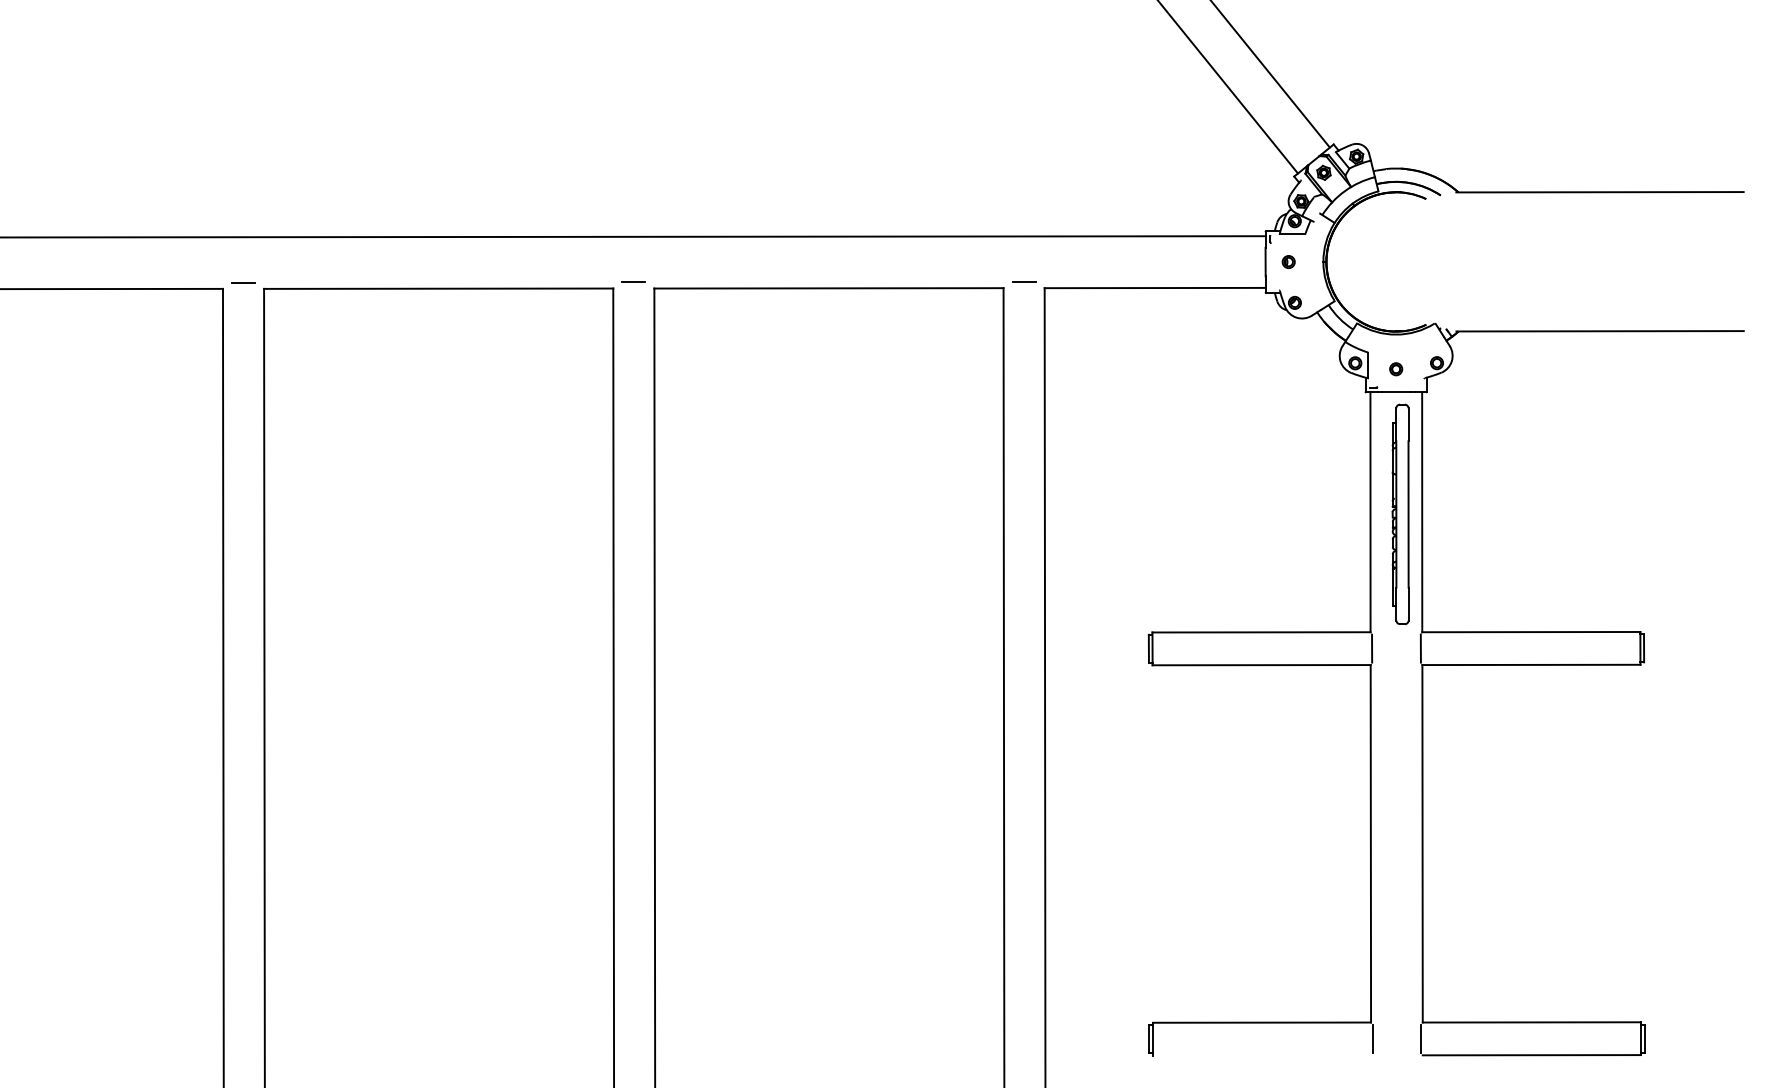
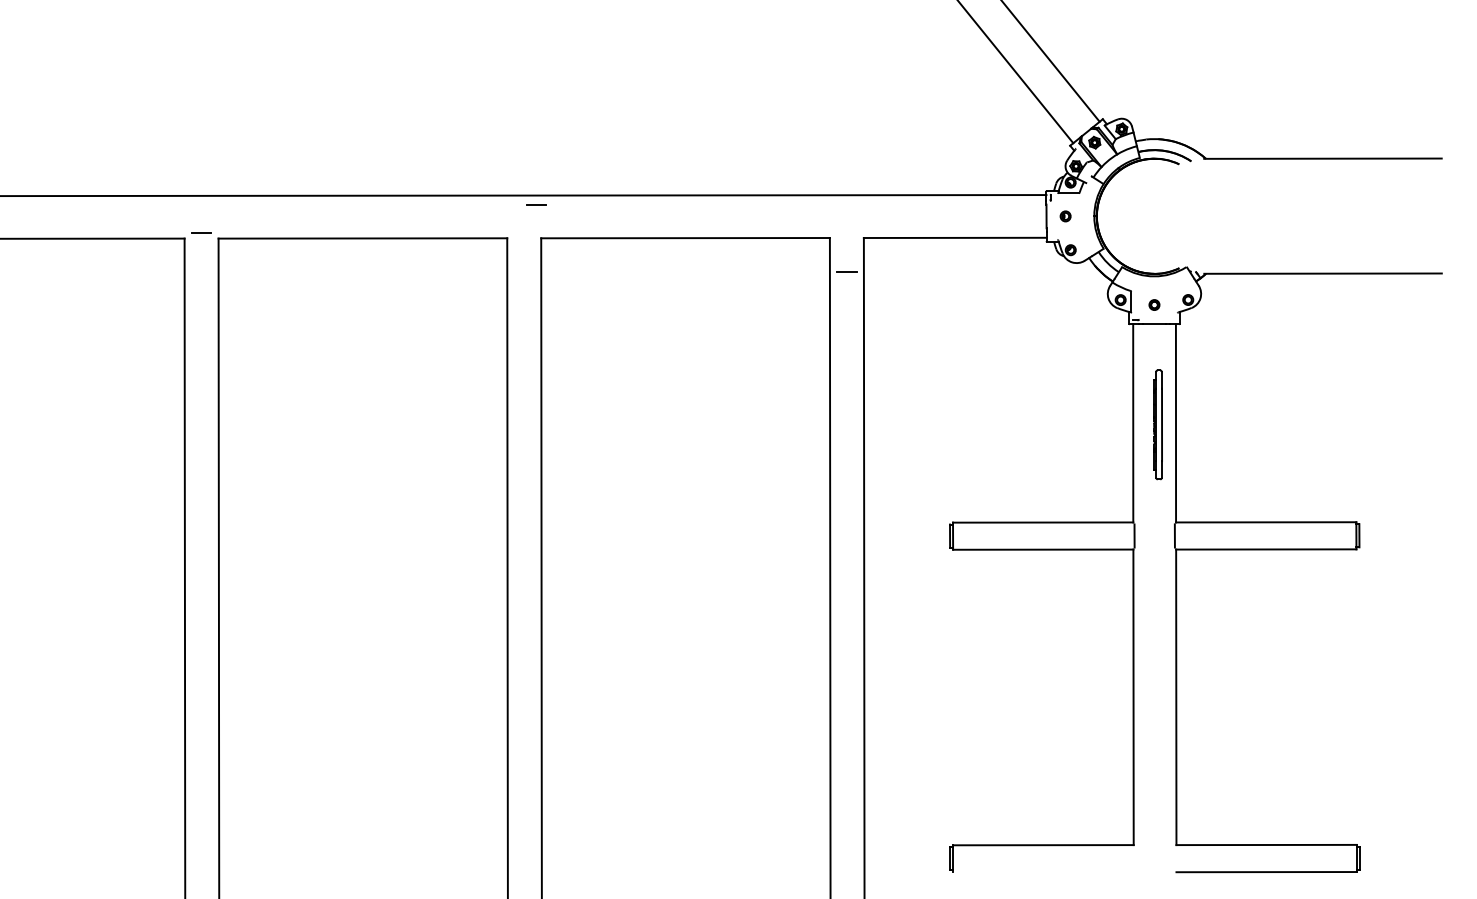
line: (633, 281) -> (536, 204), moved
line: (1024, 281) -> (847, 271), moved
part: (1400, 513) -> (1158, 424), size x0.6
line: (1372, 1038) -> (1134, 858), removed
line: (1421, 1038) -> (1175, 858), removed

